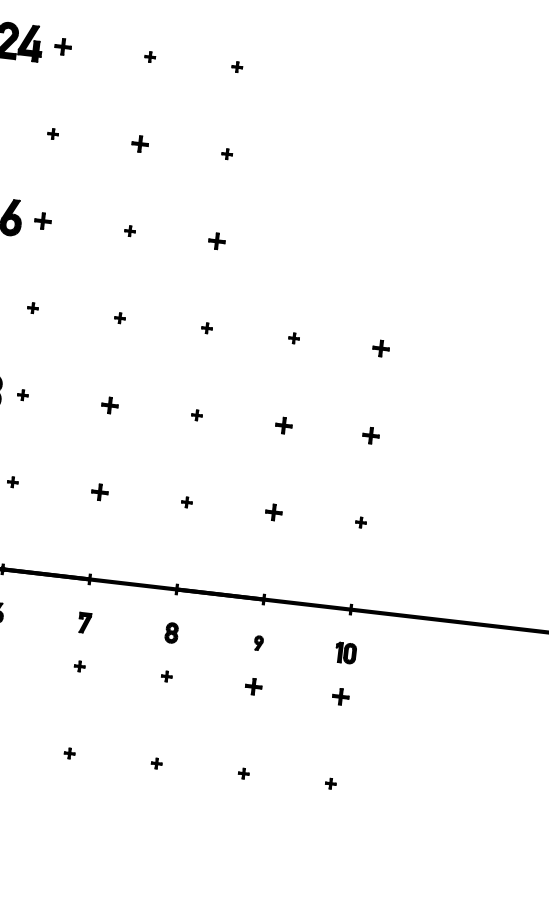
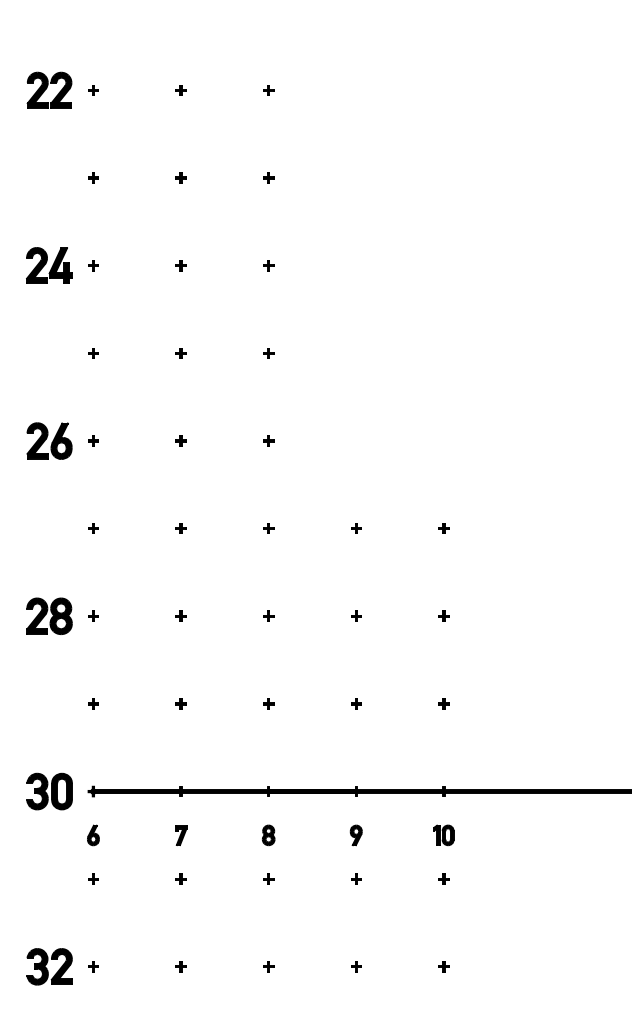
part: (63, 46) -> (93, 265), size x0.62
part: (139, 144) -> (180, 353), size x0.62
part: (43, 220) -> (93, 440), size x0.62
part: (217, 240) -> (268, 440), size x0.62
part: (380, 348) -> (443, 528), size x0.62
part: (109, 404) -> (180, 615), size x0.62
part: (284, 424) -> (356, 615), size x0.62
part: (370, 434) -> (443, 615), size x0.62
part: (99, 491) -> (180, 703), size x0.62
part: (274, 512) -> (356, 703), size x0.62
part: (258, 643) -> (355, 835), size x1.43
part: (254, 685) -> (356, 878), size x0.62
part: (340, 695) -> (443, 878), size x0.62

